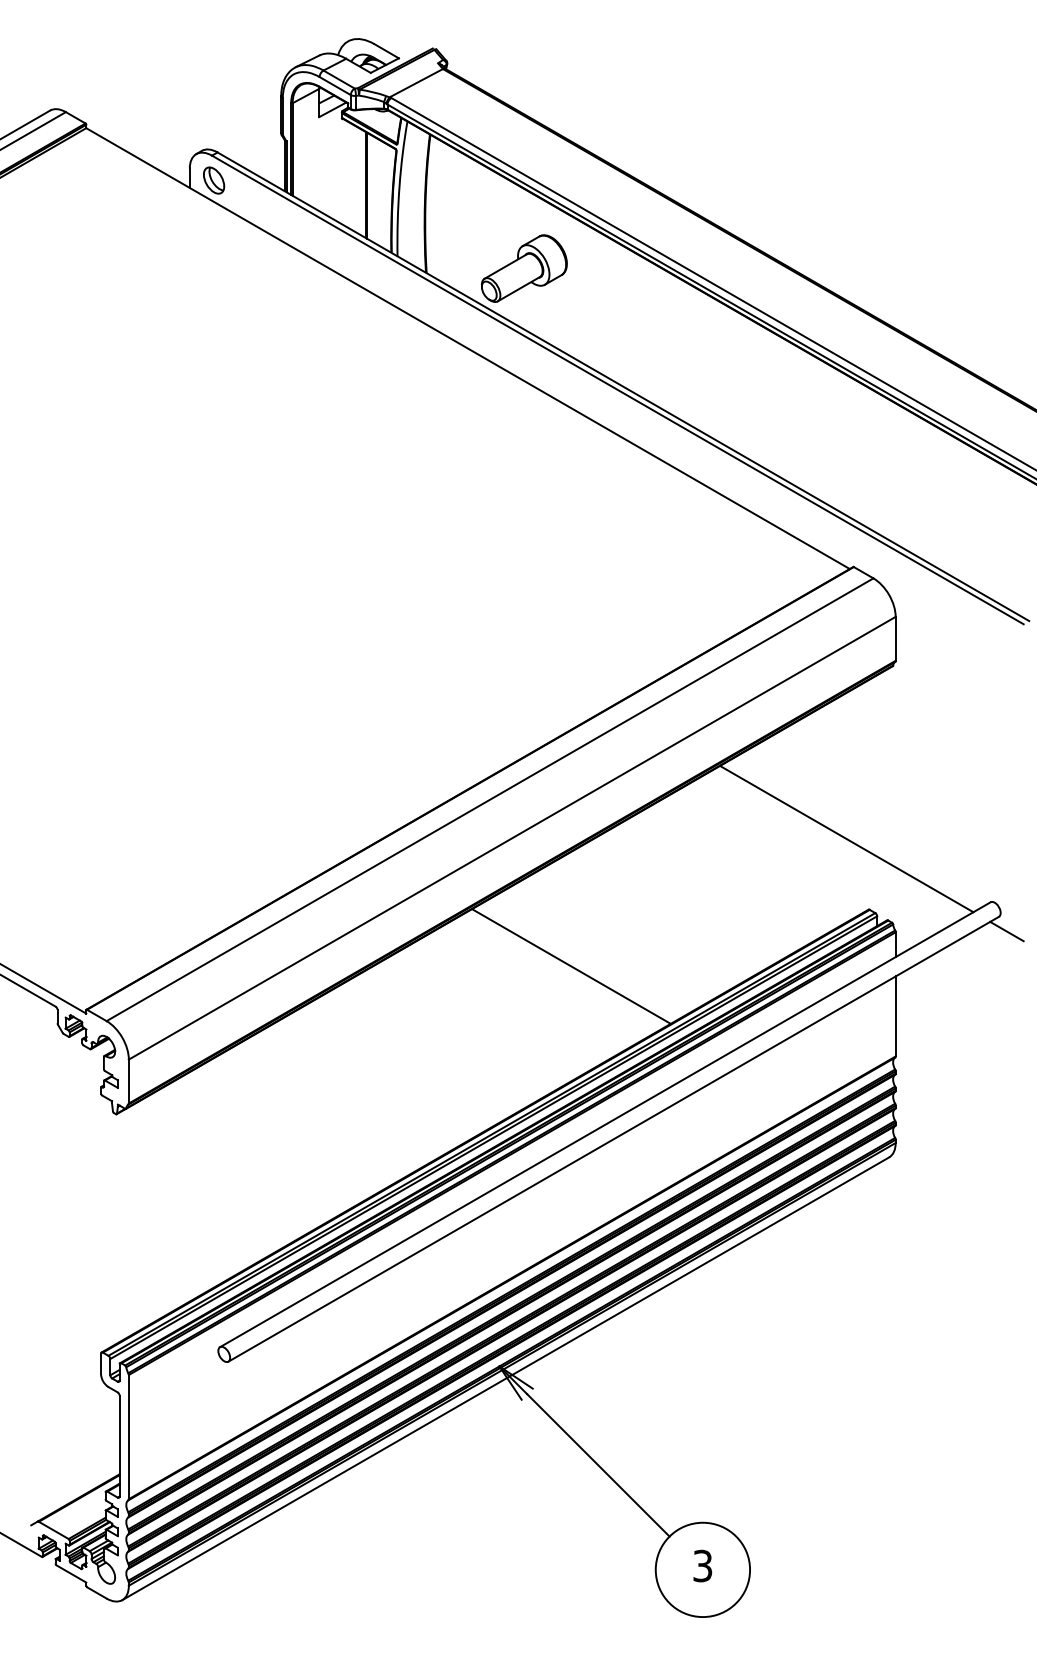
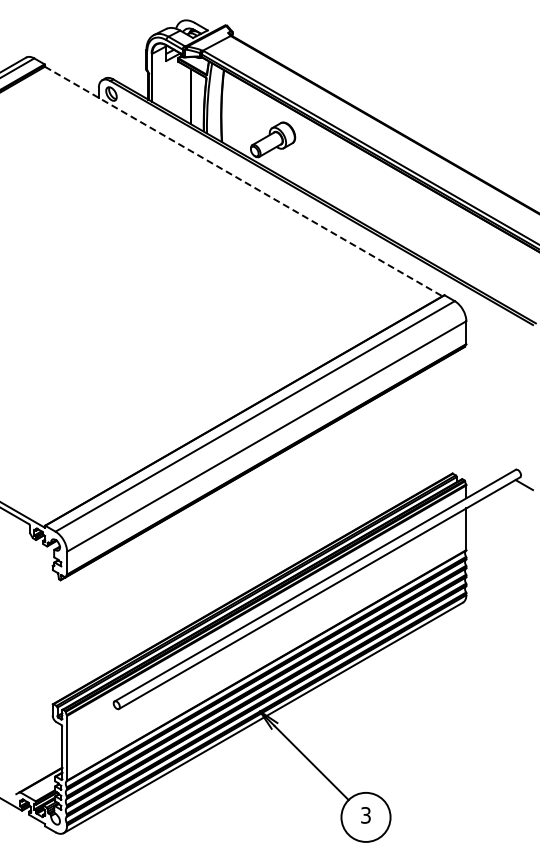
line: (467, 348) -> (243, 181), solid -> dashed
line: (845, 838) -> (440, 436), removed
line: (571, 966) -> (297, 503), removed

